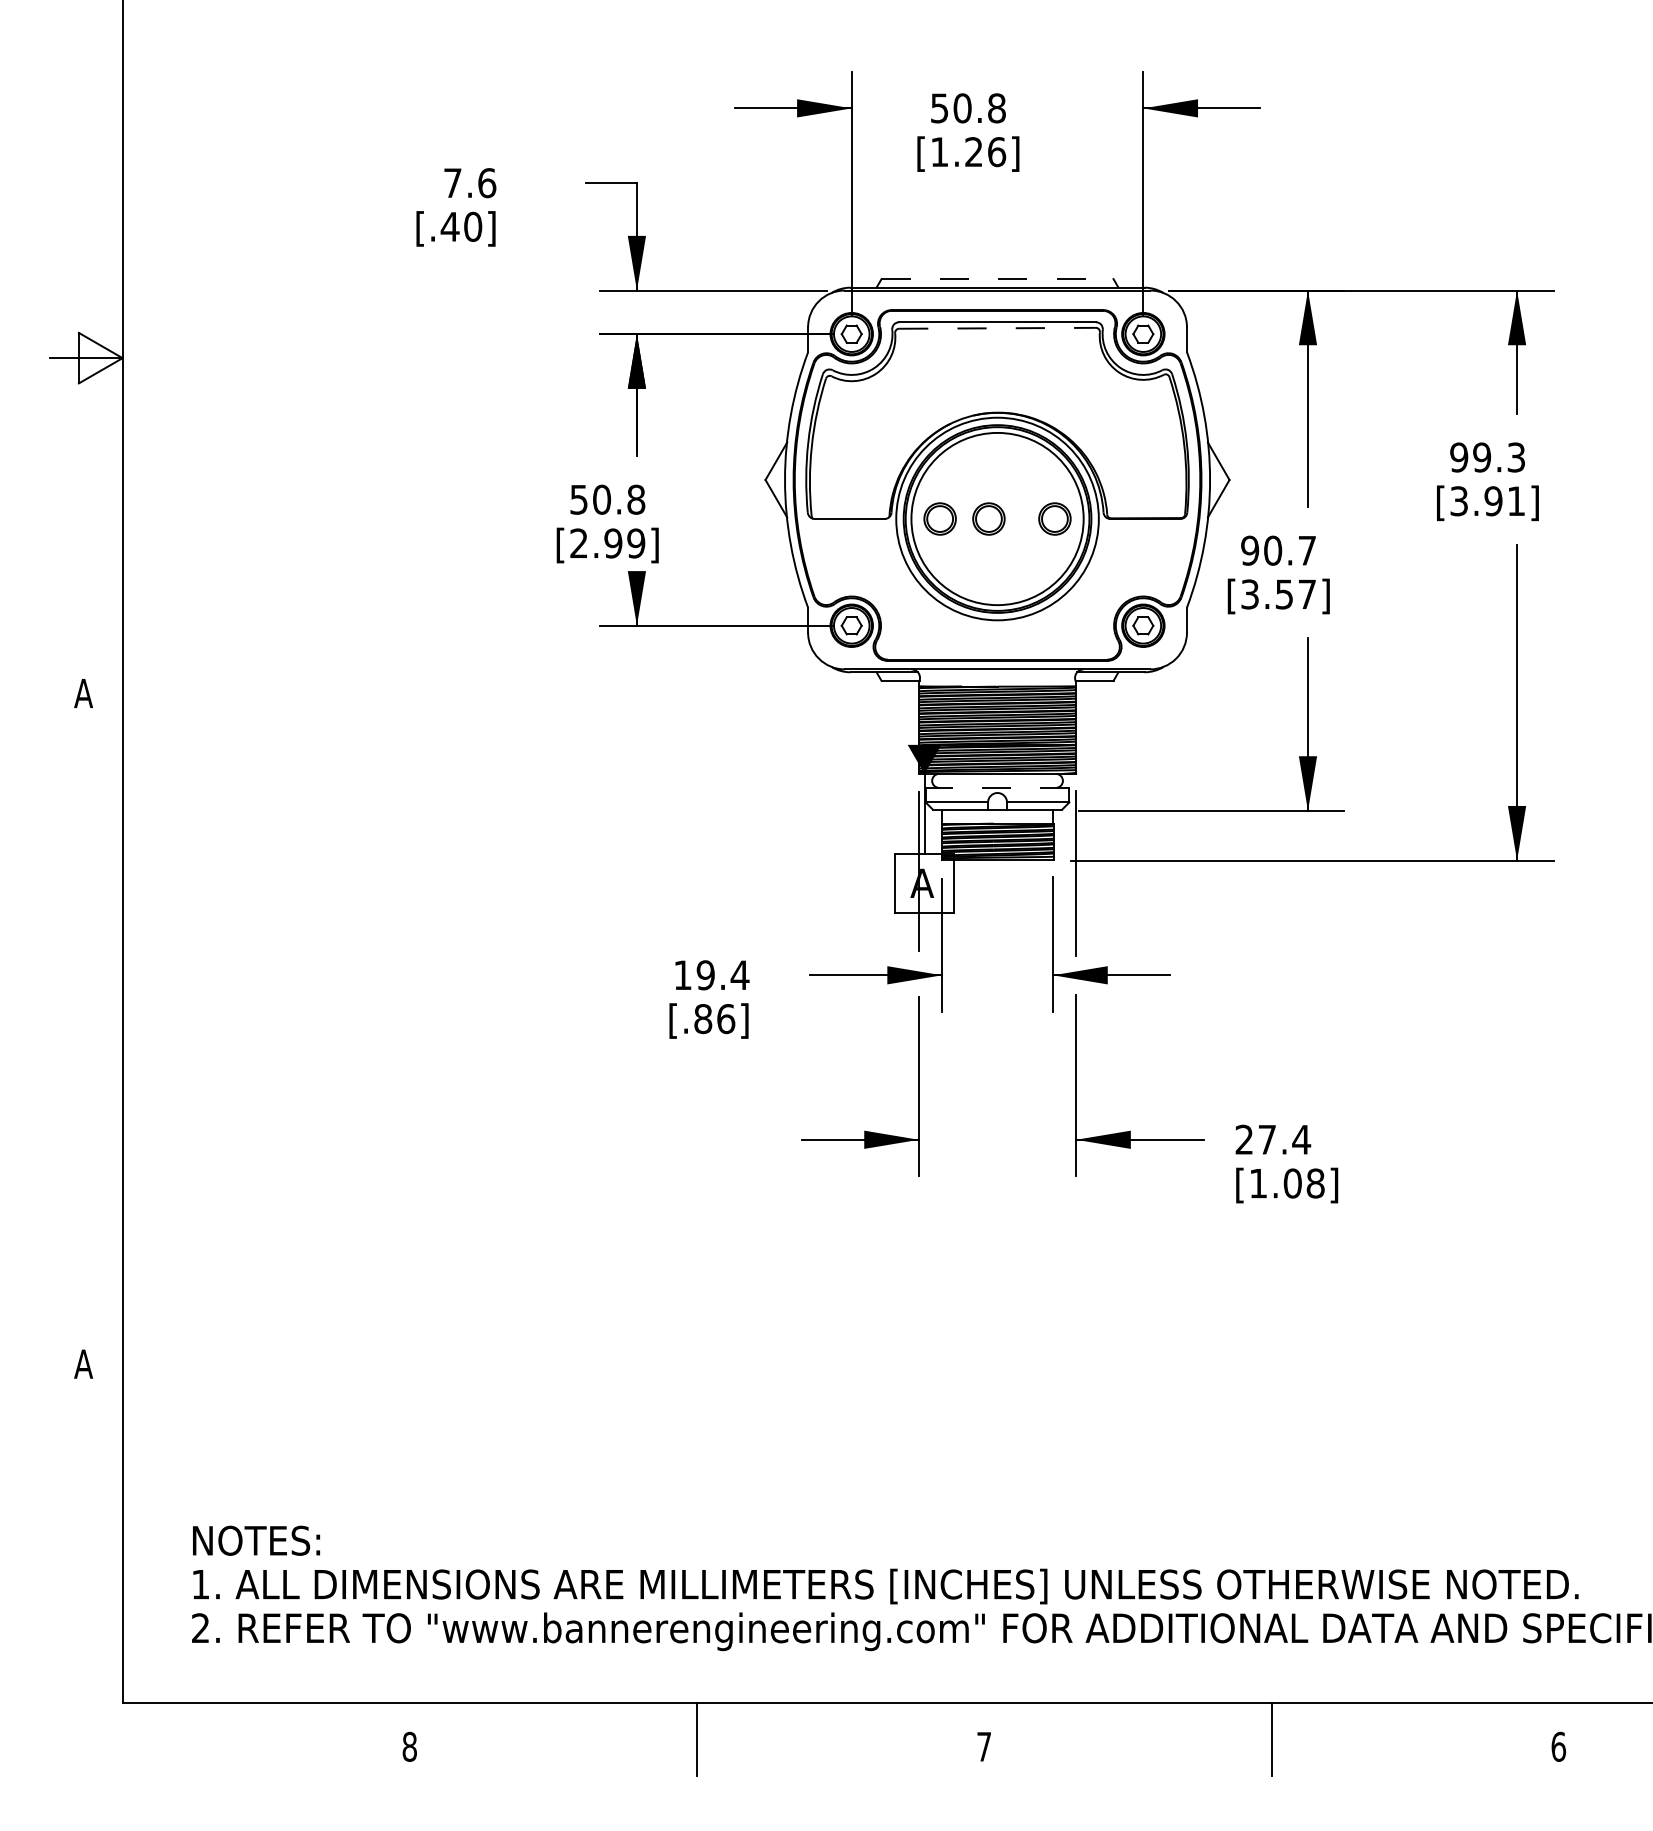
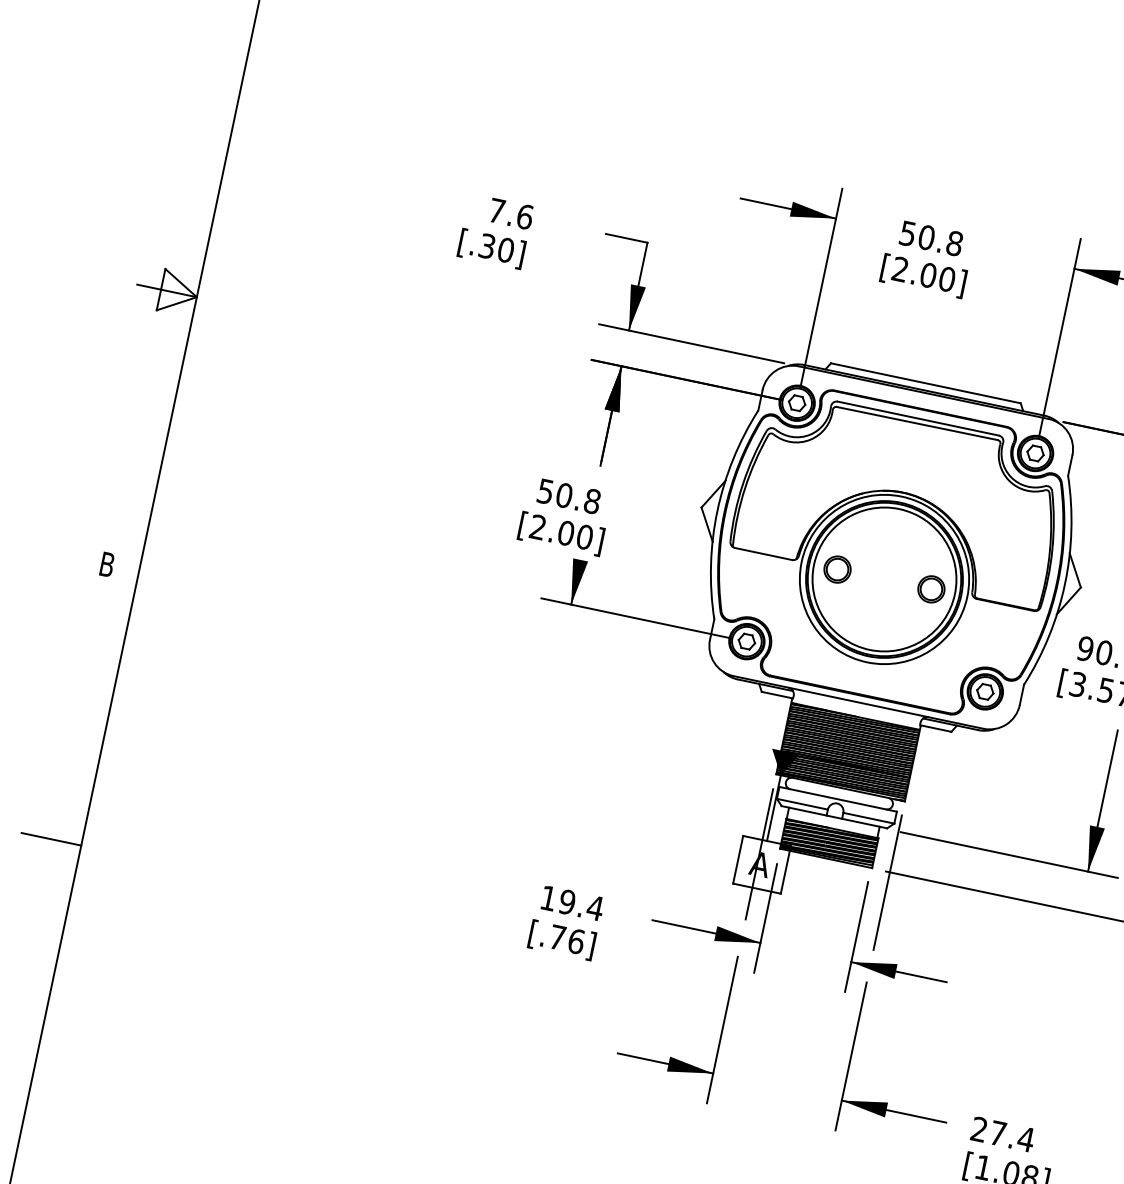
text: (968, 152) -> (923, 274), [1.26] -> [2.00]
text: (449, 226) -> (486, 245), [.40] -> [.30]
line: (997, 279) -> (925, 383), dashed -> solid
line: (998, 328) -> (918, 423), dashed -> solid
part: (988, 518) -> (877, 577), removed
text: (624, 543) -> (575, 535), [2.99] -> [2.00]
text: (83, 693) -> (107, 564), A -> B
line: (997, 787) -> (838, 798), dashed -> solid
text: (703, 1019) -> (557, 938), [.86] -> [.76]
line: (85, 1028) -> (50, 838), added

